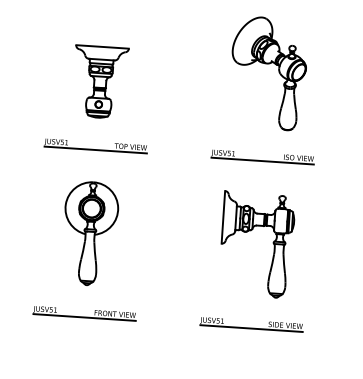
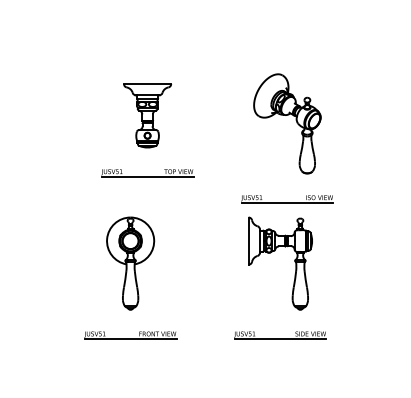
part: (283, 86) -> (301, 134), moved
part: (99, 98) -> (147, 130), moved

